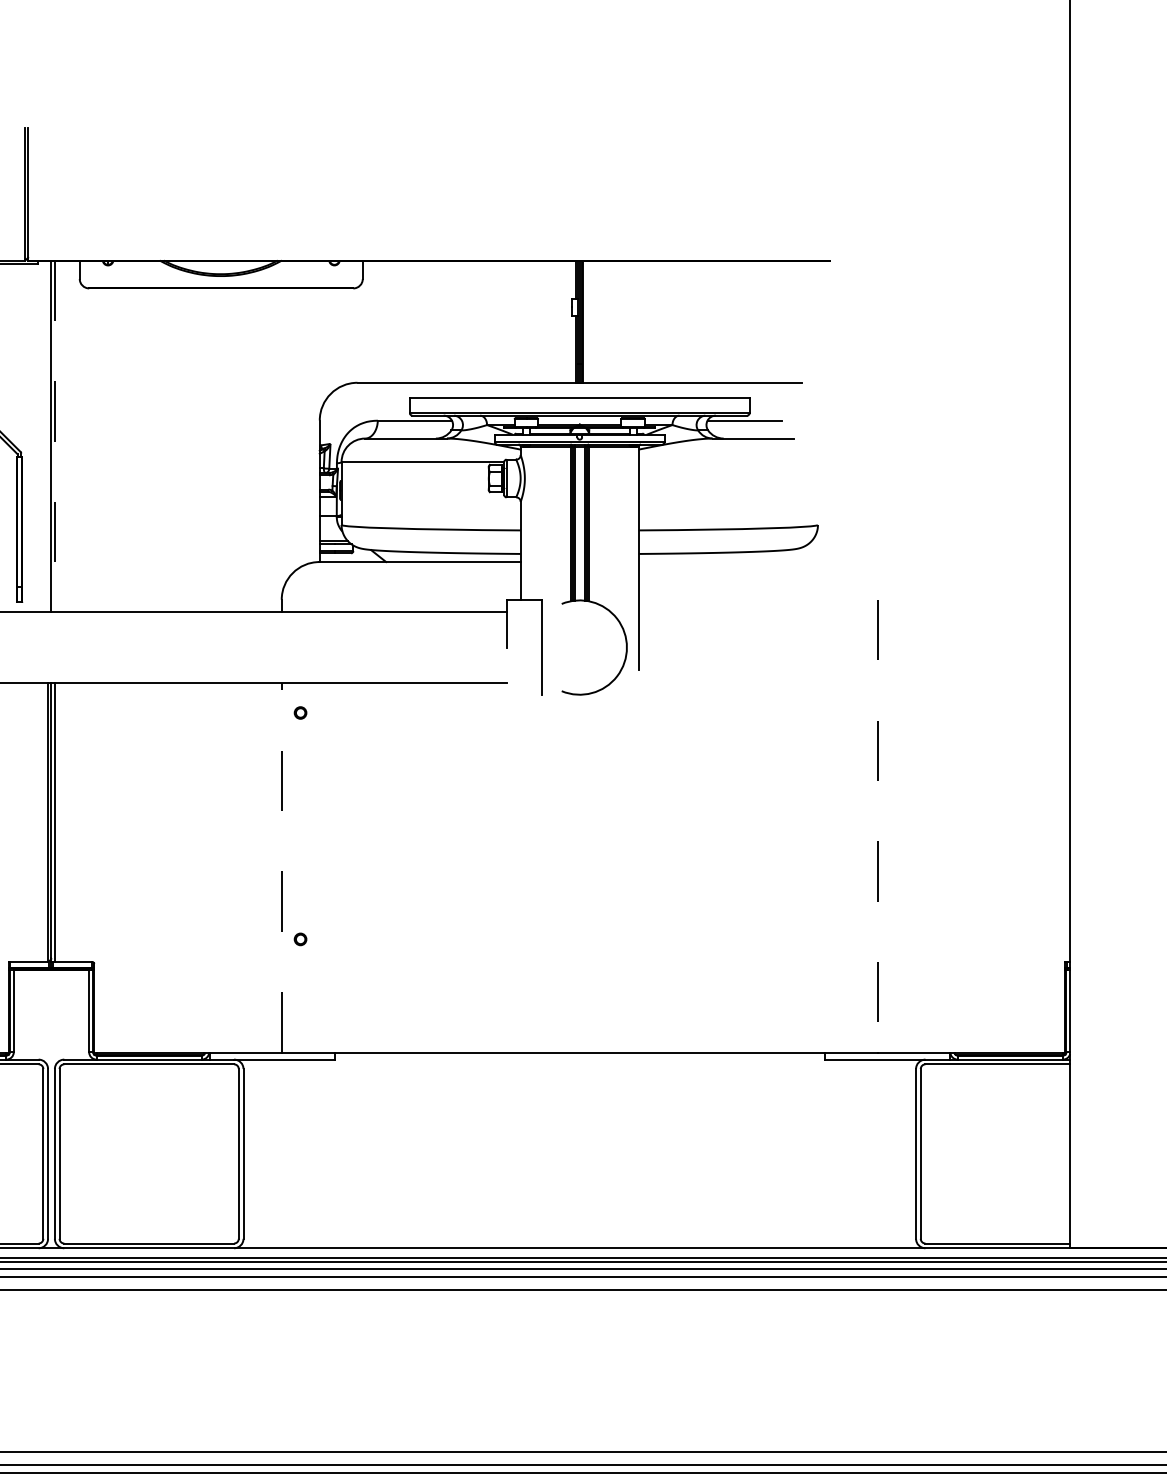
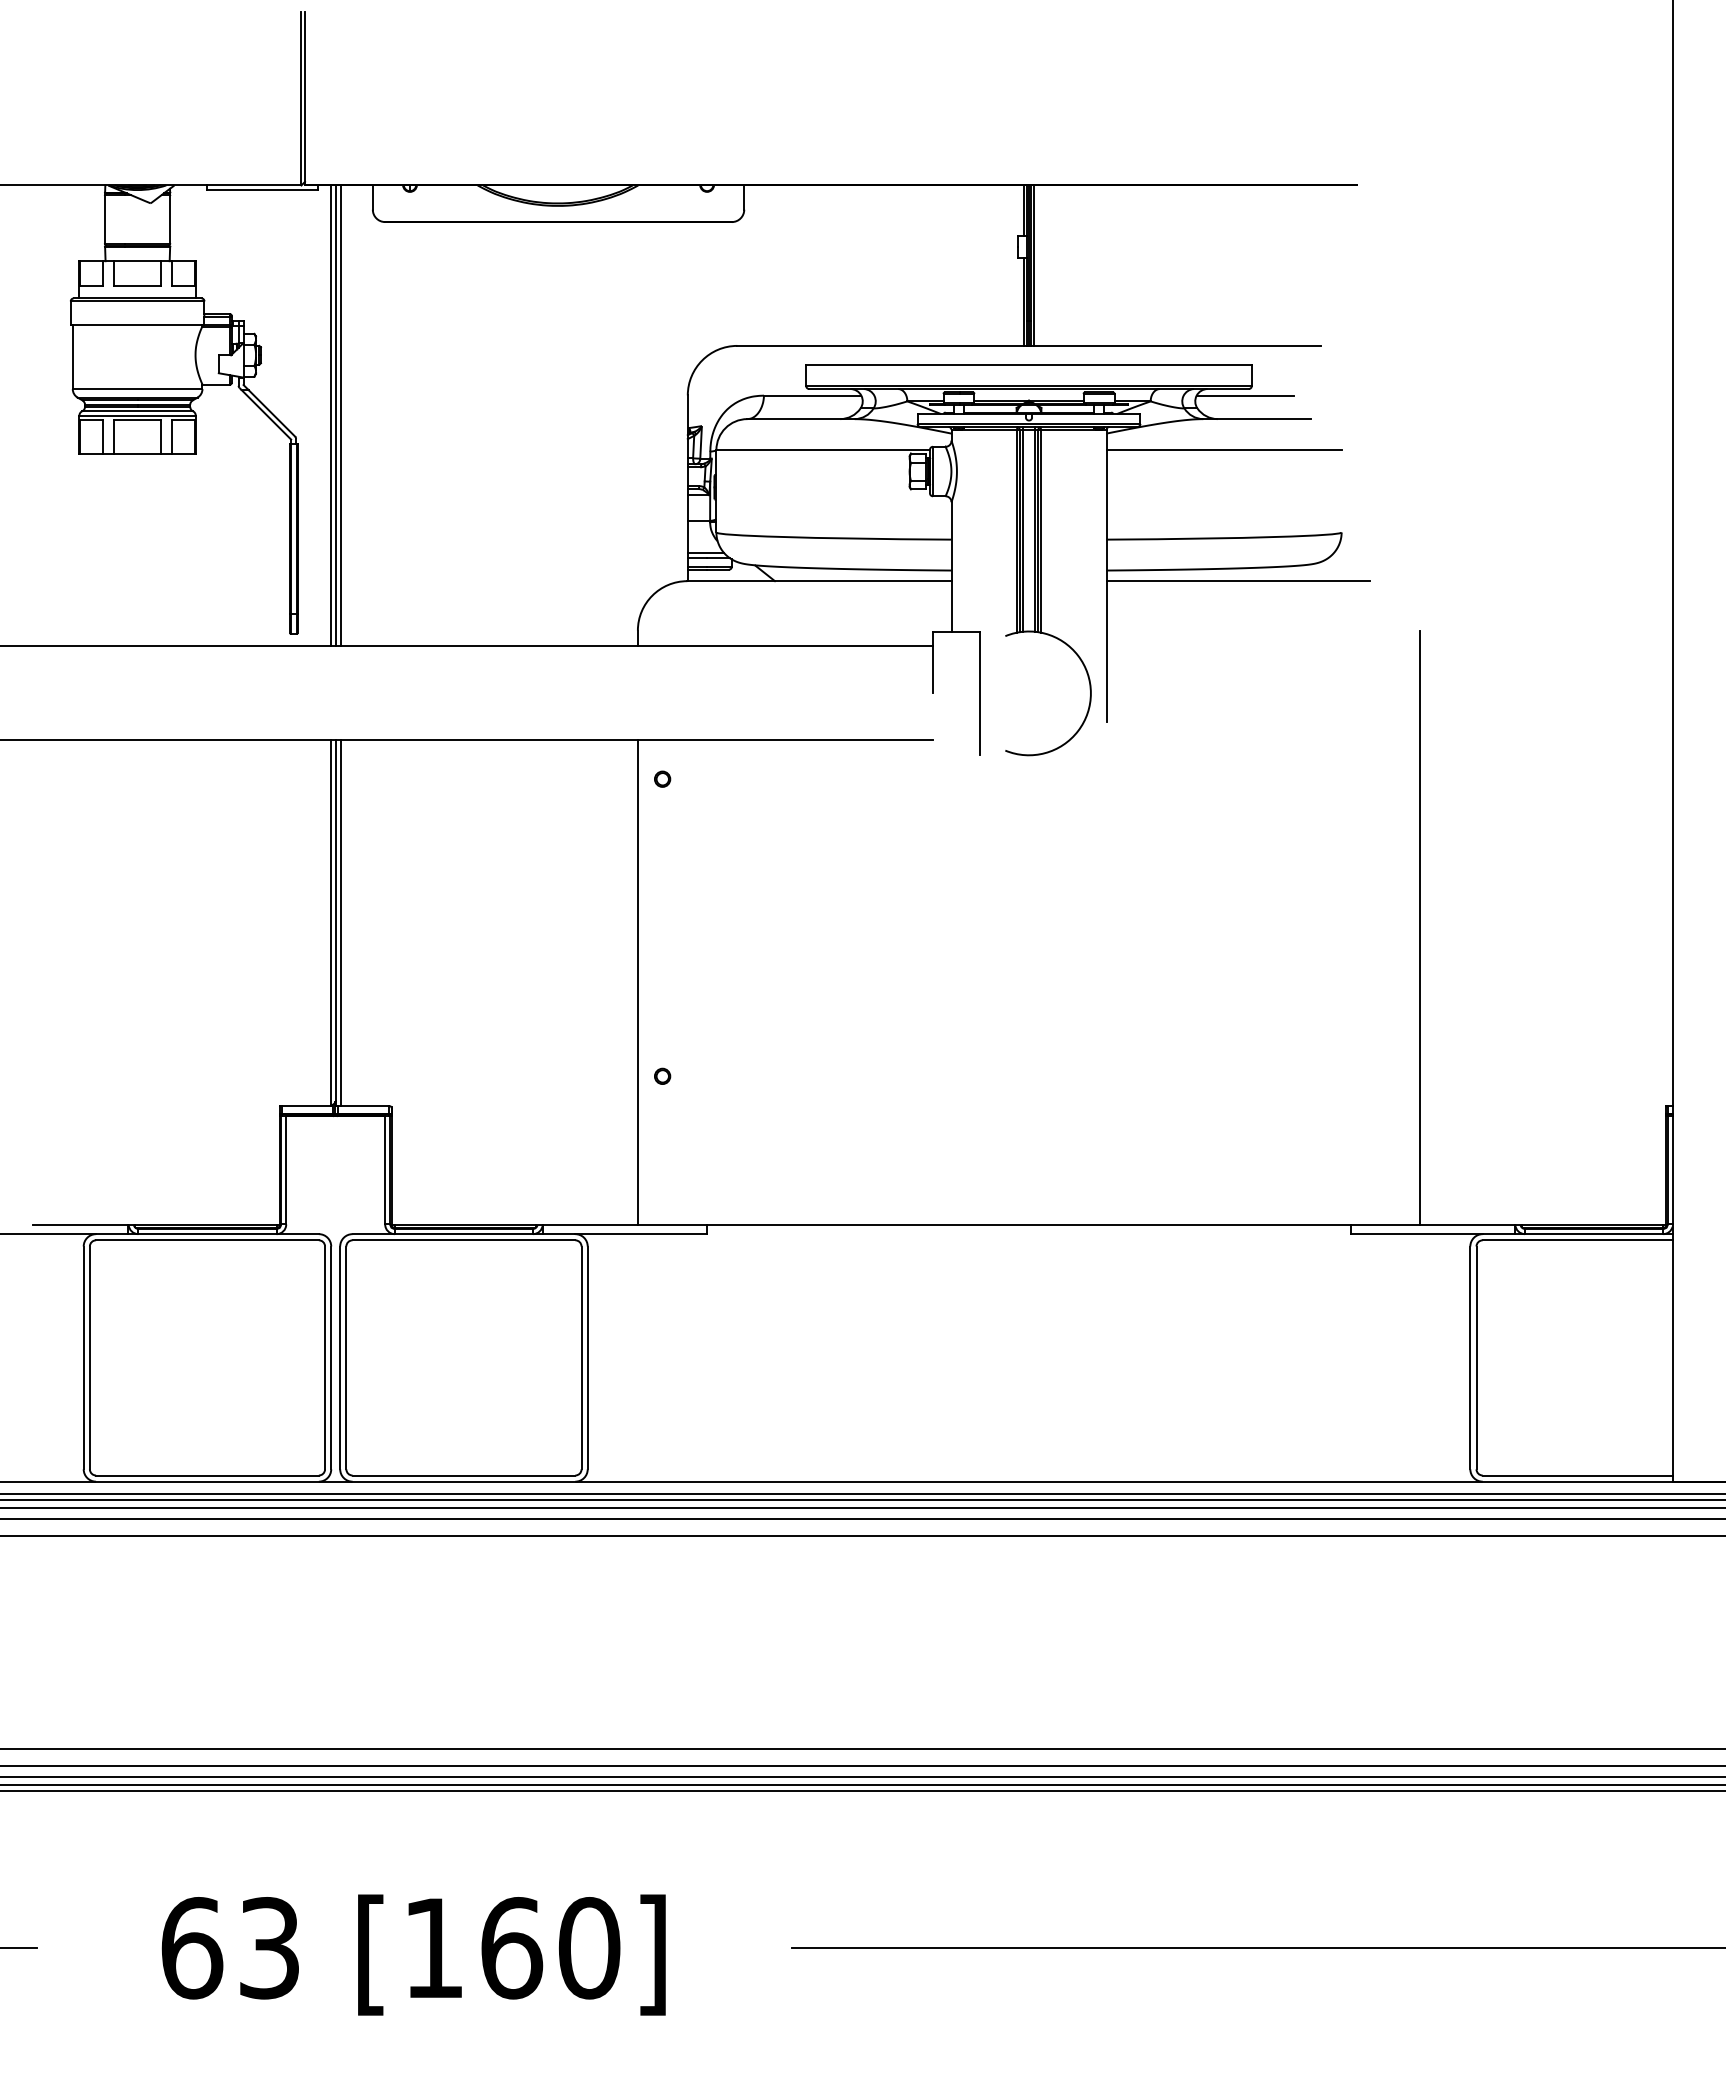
line: (47, 435) -> (330, 415), added
line: (55, 436) -> (340, 416), dashed -> solid
line: (727, 462) -> (1223, 450), added
line: (739, 562) -> (1238, 581), added
line: (877, 826) -> (1419, 928), dashed -> solid
line: (281, 867) -> (637, 982), dashed -> solid

